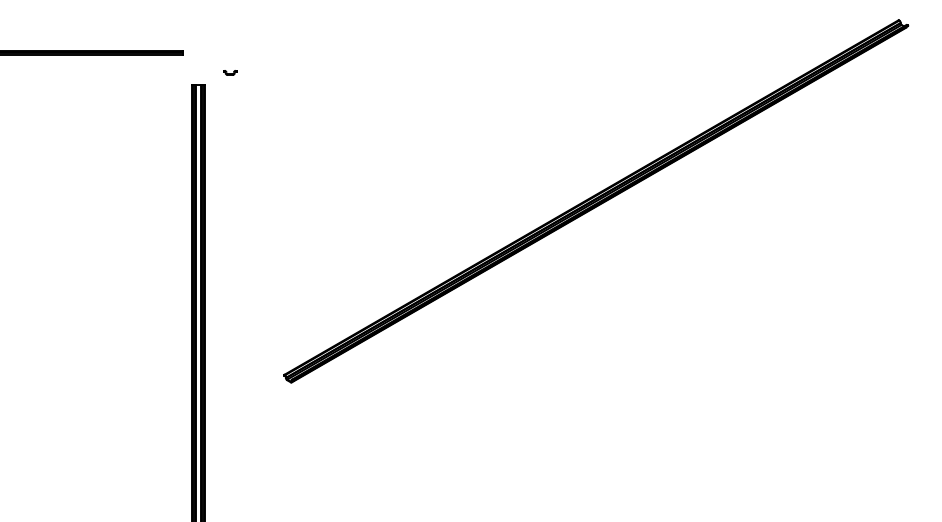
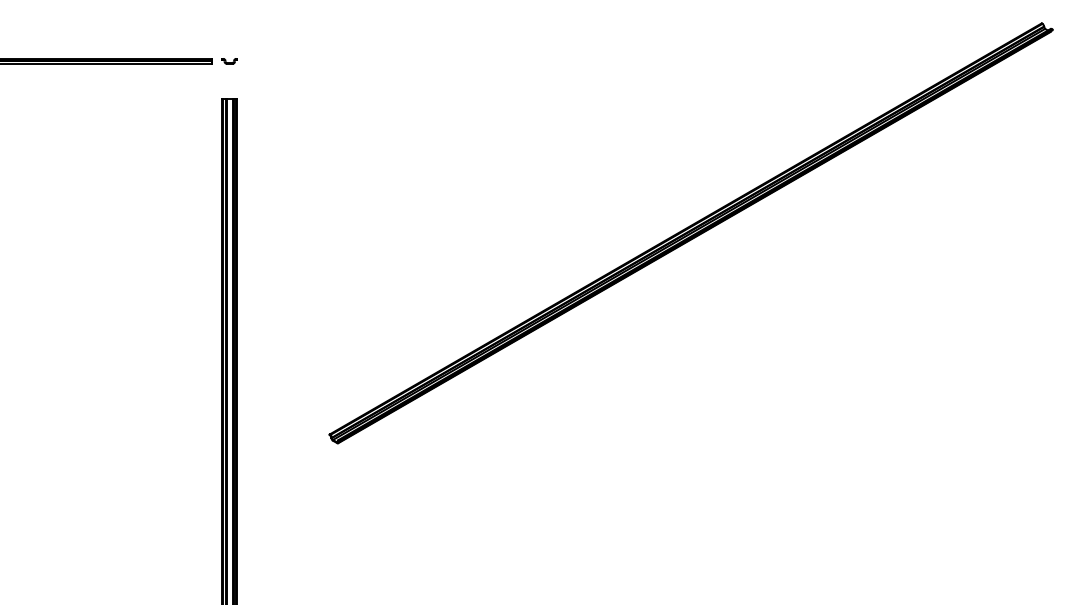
part: (230, 72) -> (230, 60), moved

